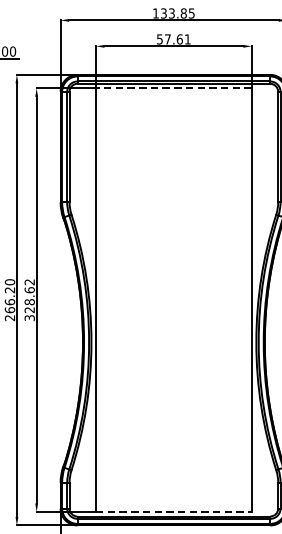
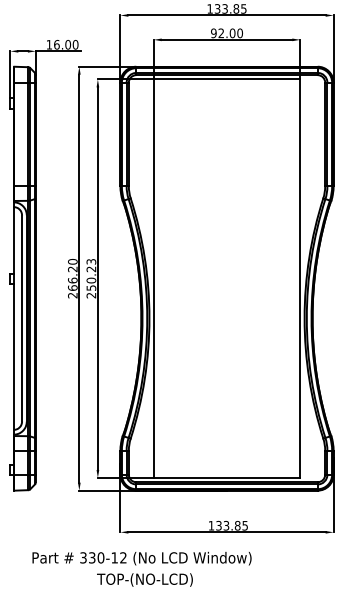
text: (173, 39) -> (226, 33), 57.61 -> 92.00
line: (173, 88) -> (226, 79), dashed -> solid
text: (29, 299) -> (91, 278), 328.62 -> 250.23
line: (174, 511) -> (227, 477), dashed -> solid

